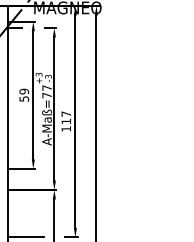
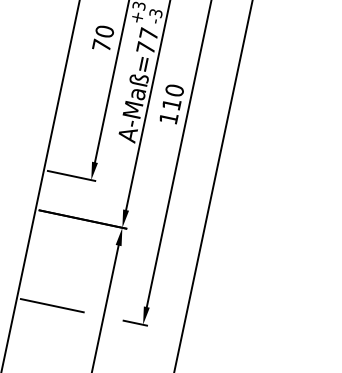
text: (24, 95) -> (103, 39), 59 -> 70
text: (66, 113) -> (175, 89), 117 -> 110

